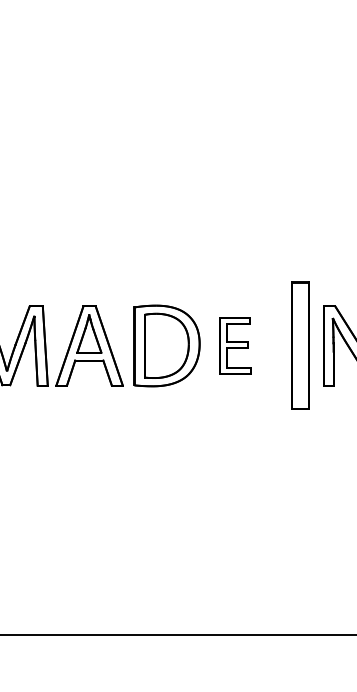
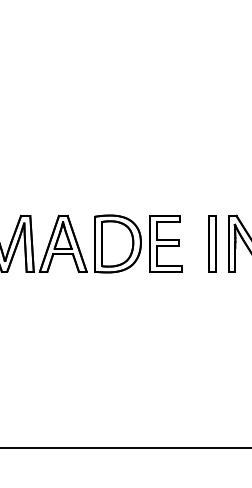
part: (234, 345) -> (165, 243), size x1.43
part: (301, 345) -> (212, 243), size x0.62

